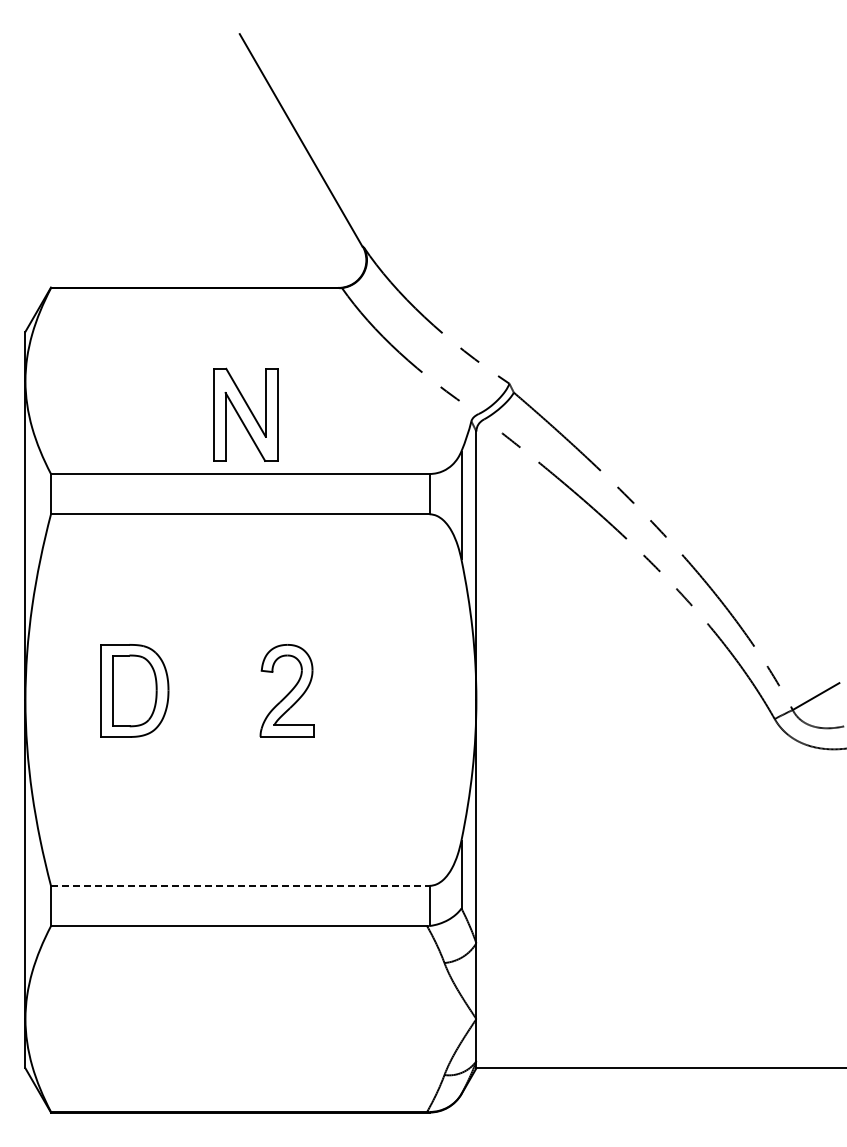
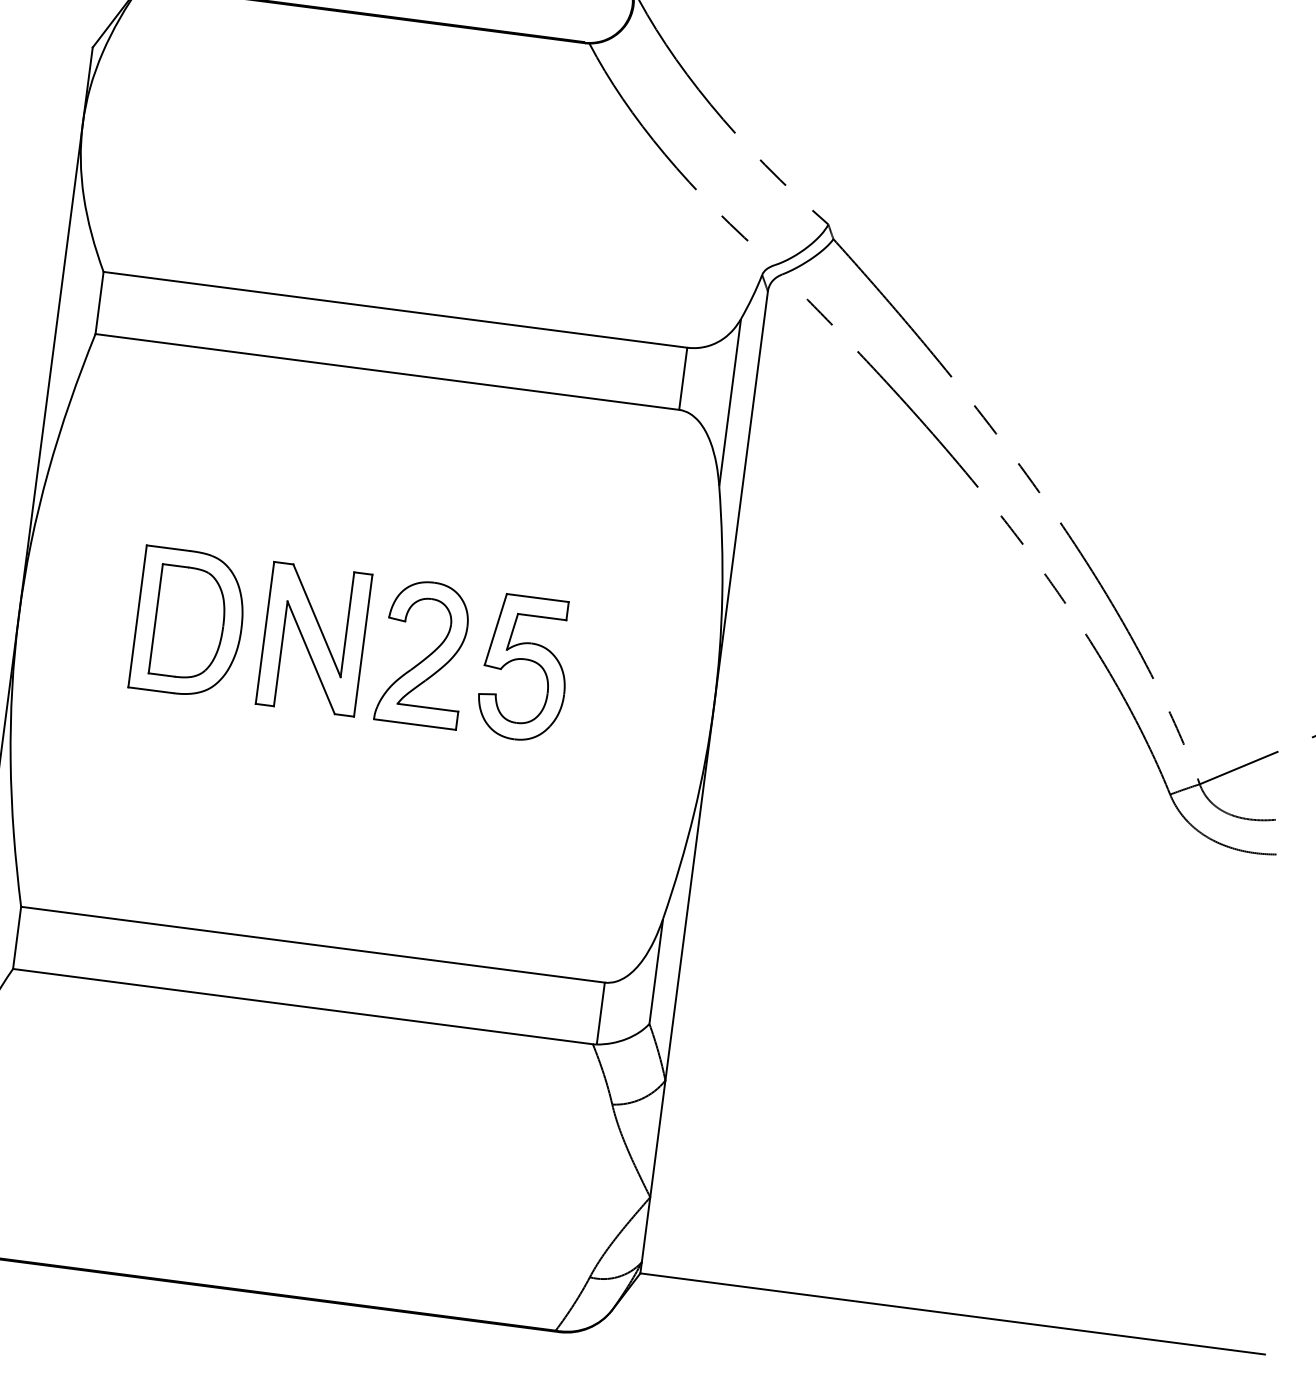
part: (245, 414) -> (313, 638), moved
part: (352, 691) -> (524, 667), added
line: (240, 885) -> (313, 944), dashed -> solid

